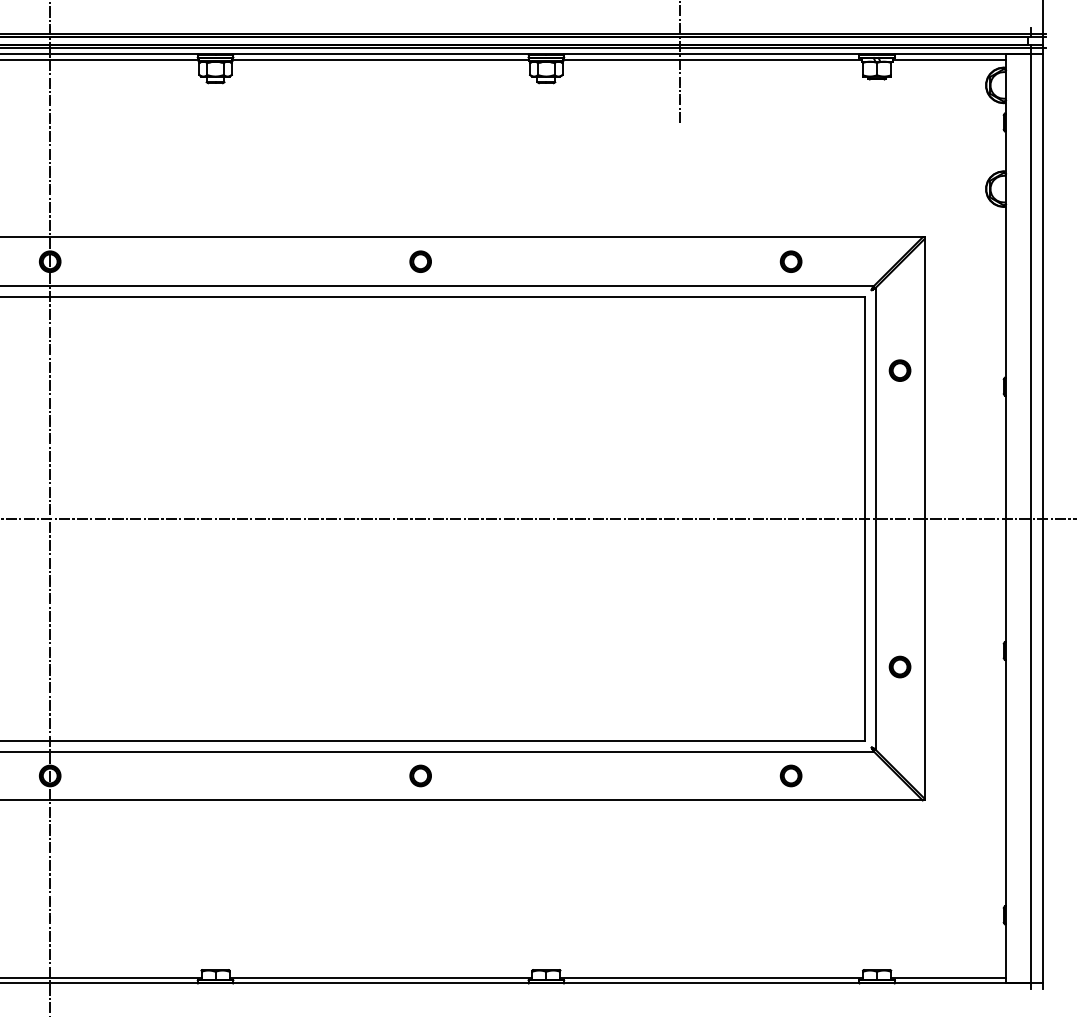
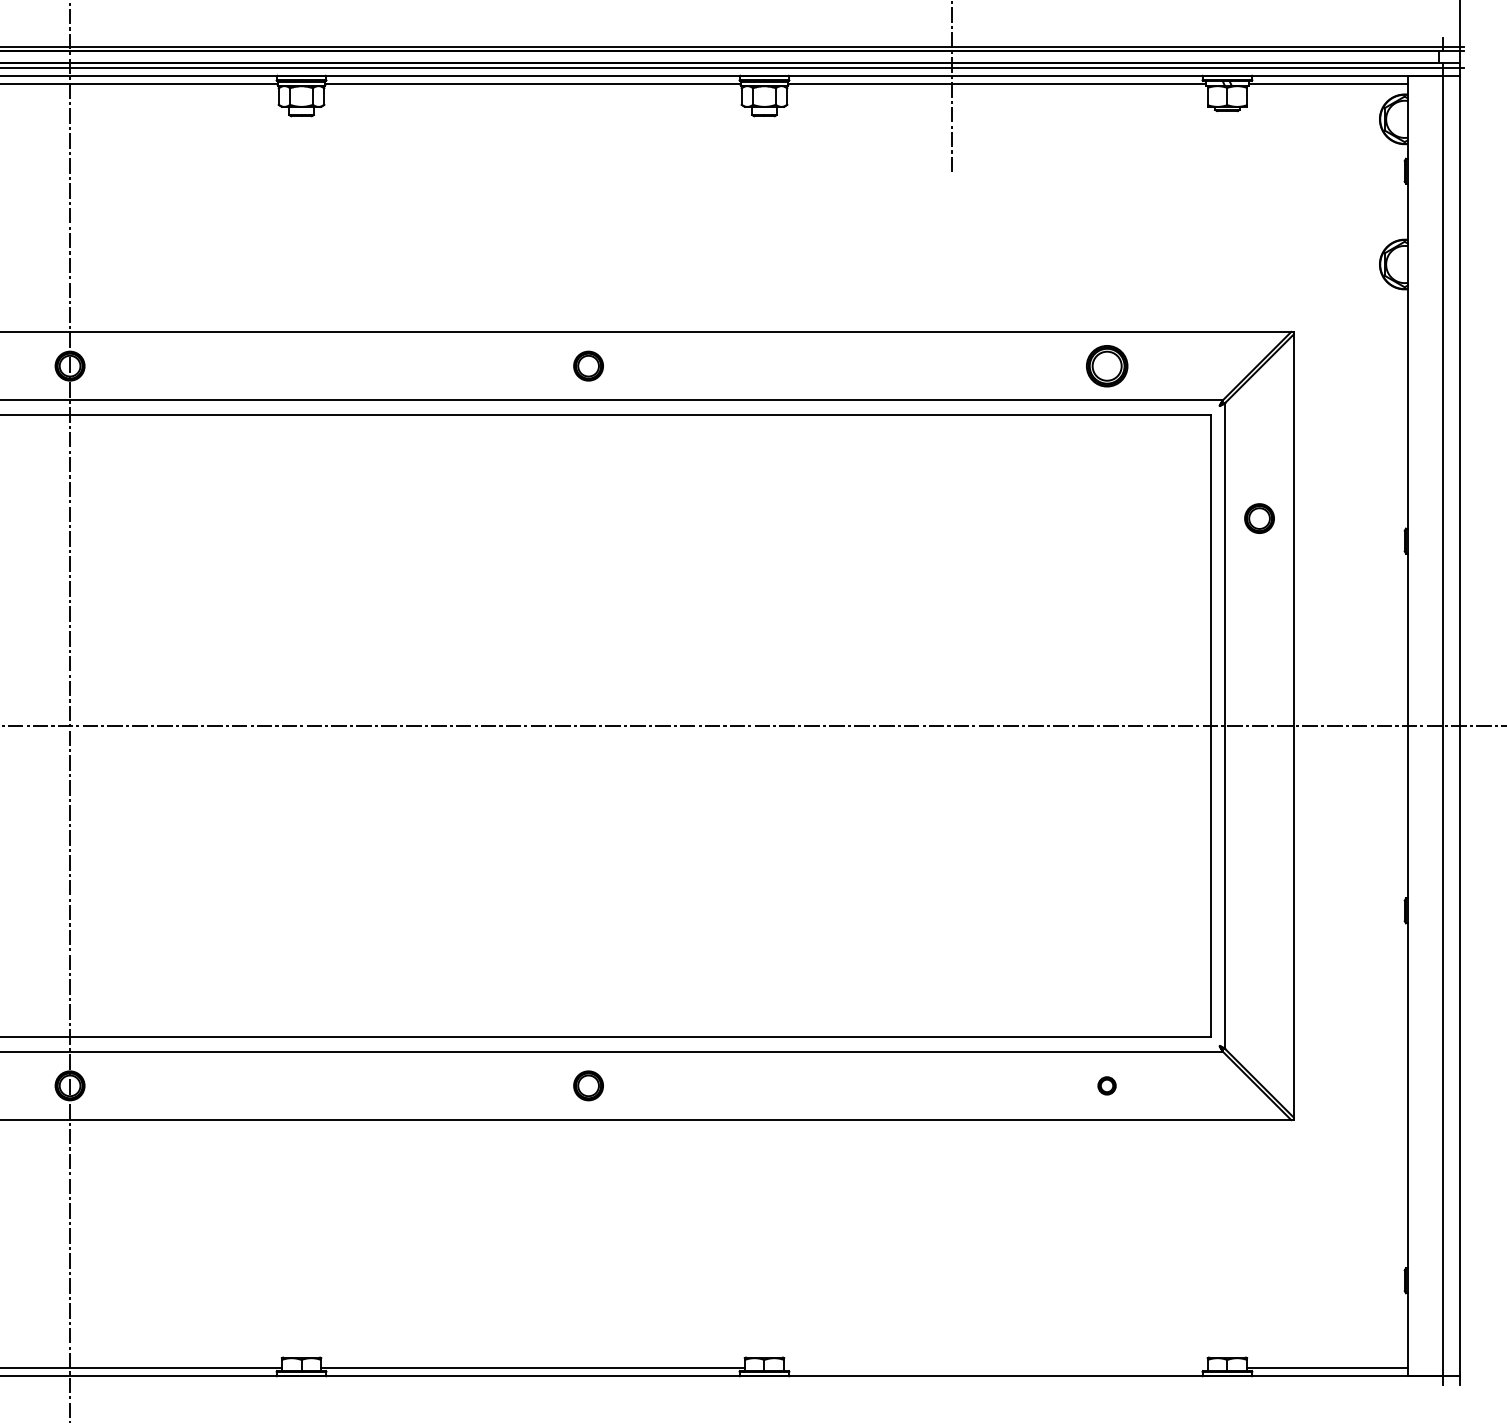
part: (790, 261) -> (1106, 365), size x1.4
part: (900, 667) -> (1259, 933), removed
part: (790, 775) -> (1106, 1085), size x0.6
line: (711, 977) -> (995, 1367), removed

